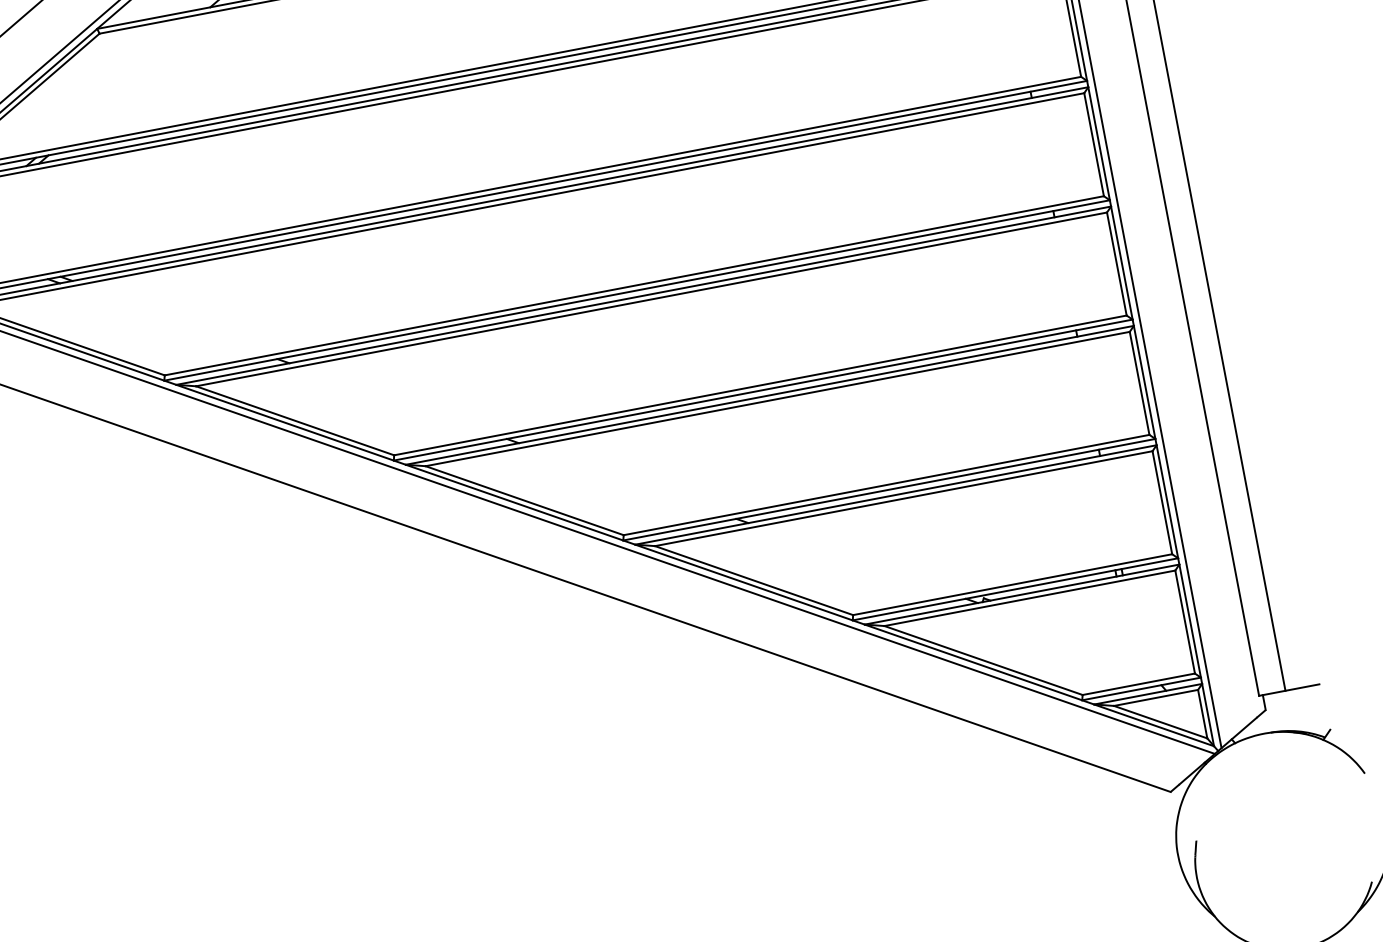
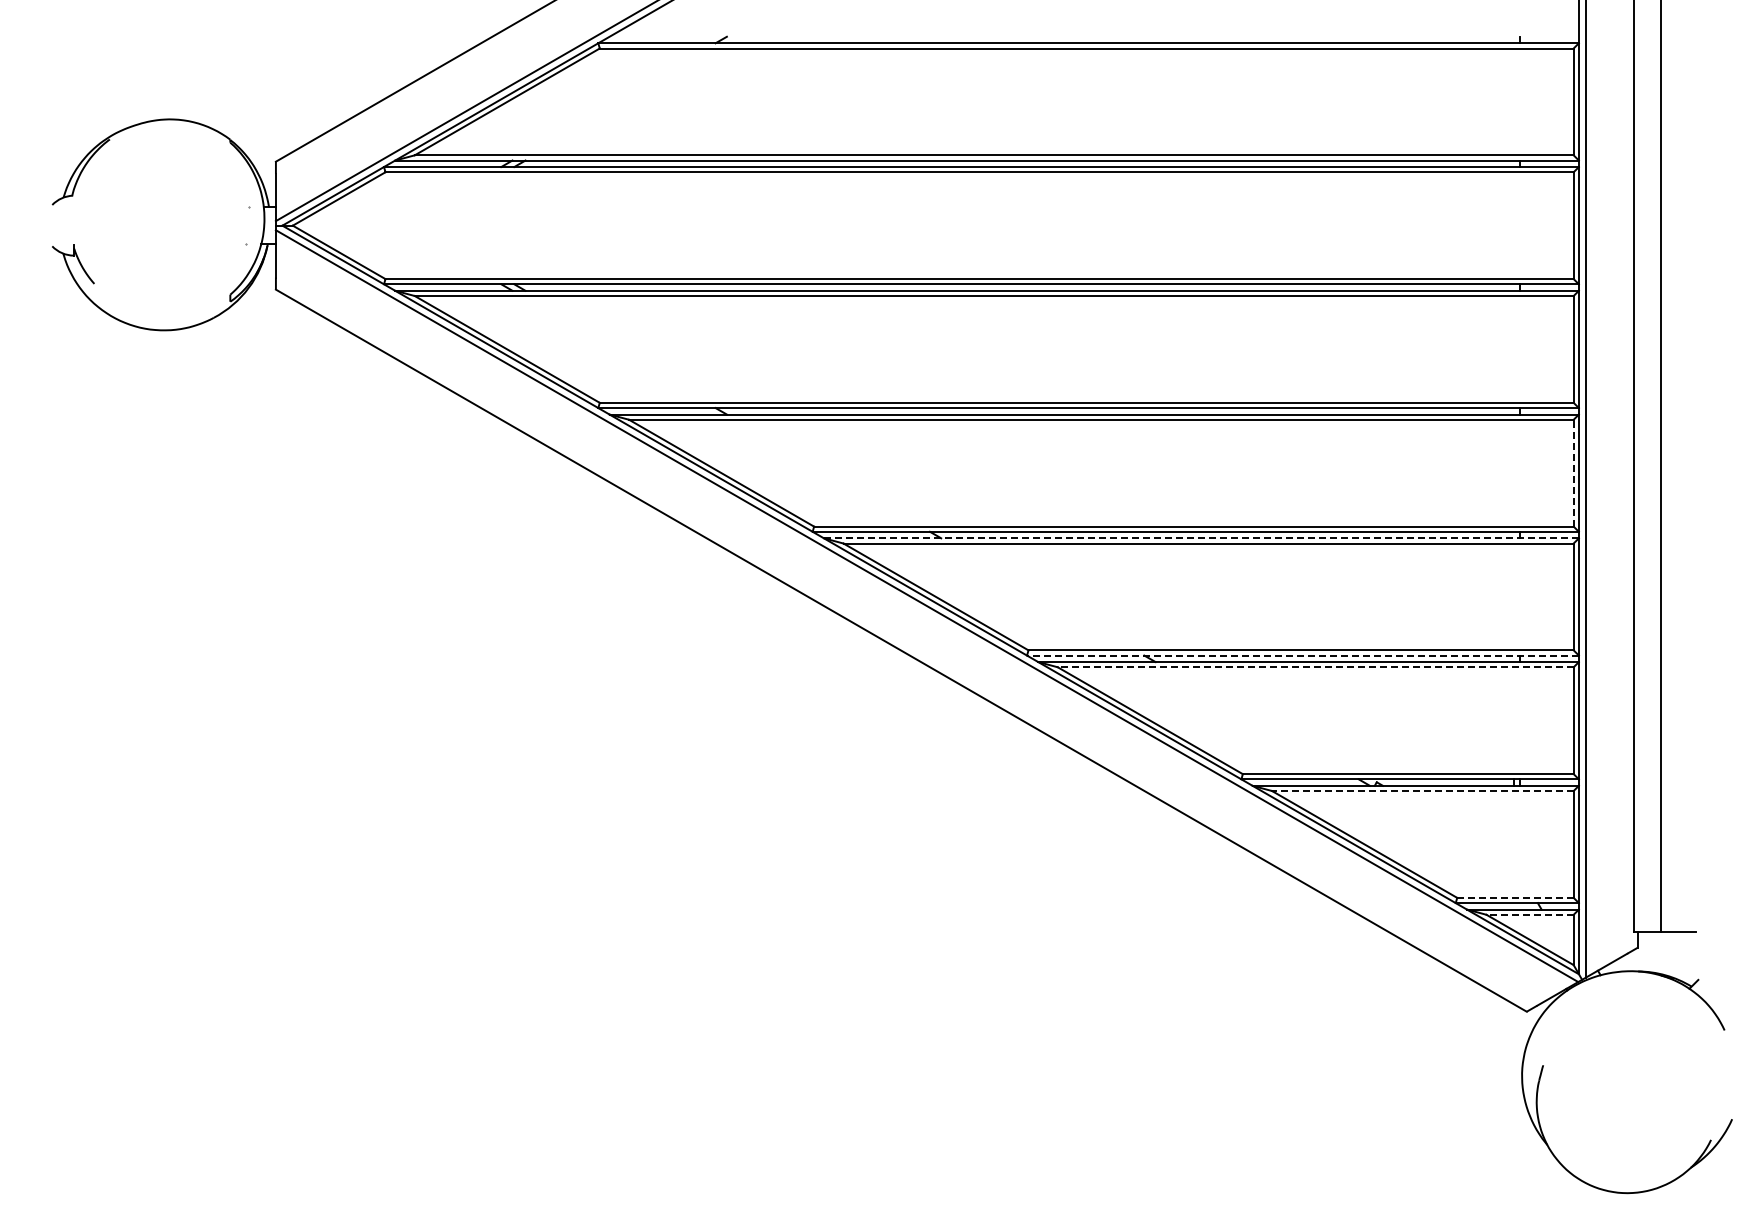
line: (1116, 263) -> (1573, 472), solid -> dashed
line: (769, 395) -> (1201, 538), solid -> dashed
line: (888, 489) -> (1302, 655), solid -> dashed
line: (903, 498) -> (1315, 667), solid -> dashed
line: (1029, 598) -> (1422, 791), solid -> dashed
line: (1138, 683) -> (1515, 897), solid -> dashed
line: (1156, 697) -> (1530, 914), solid -> dashed

